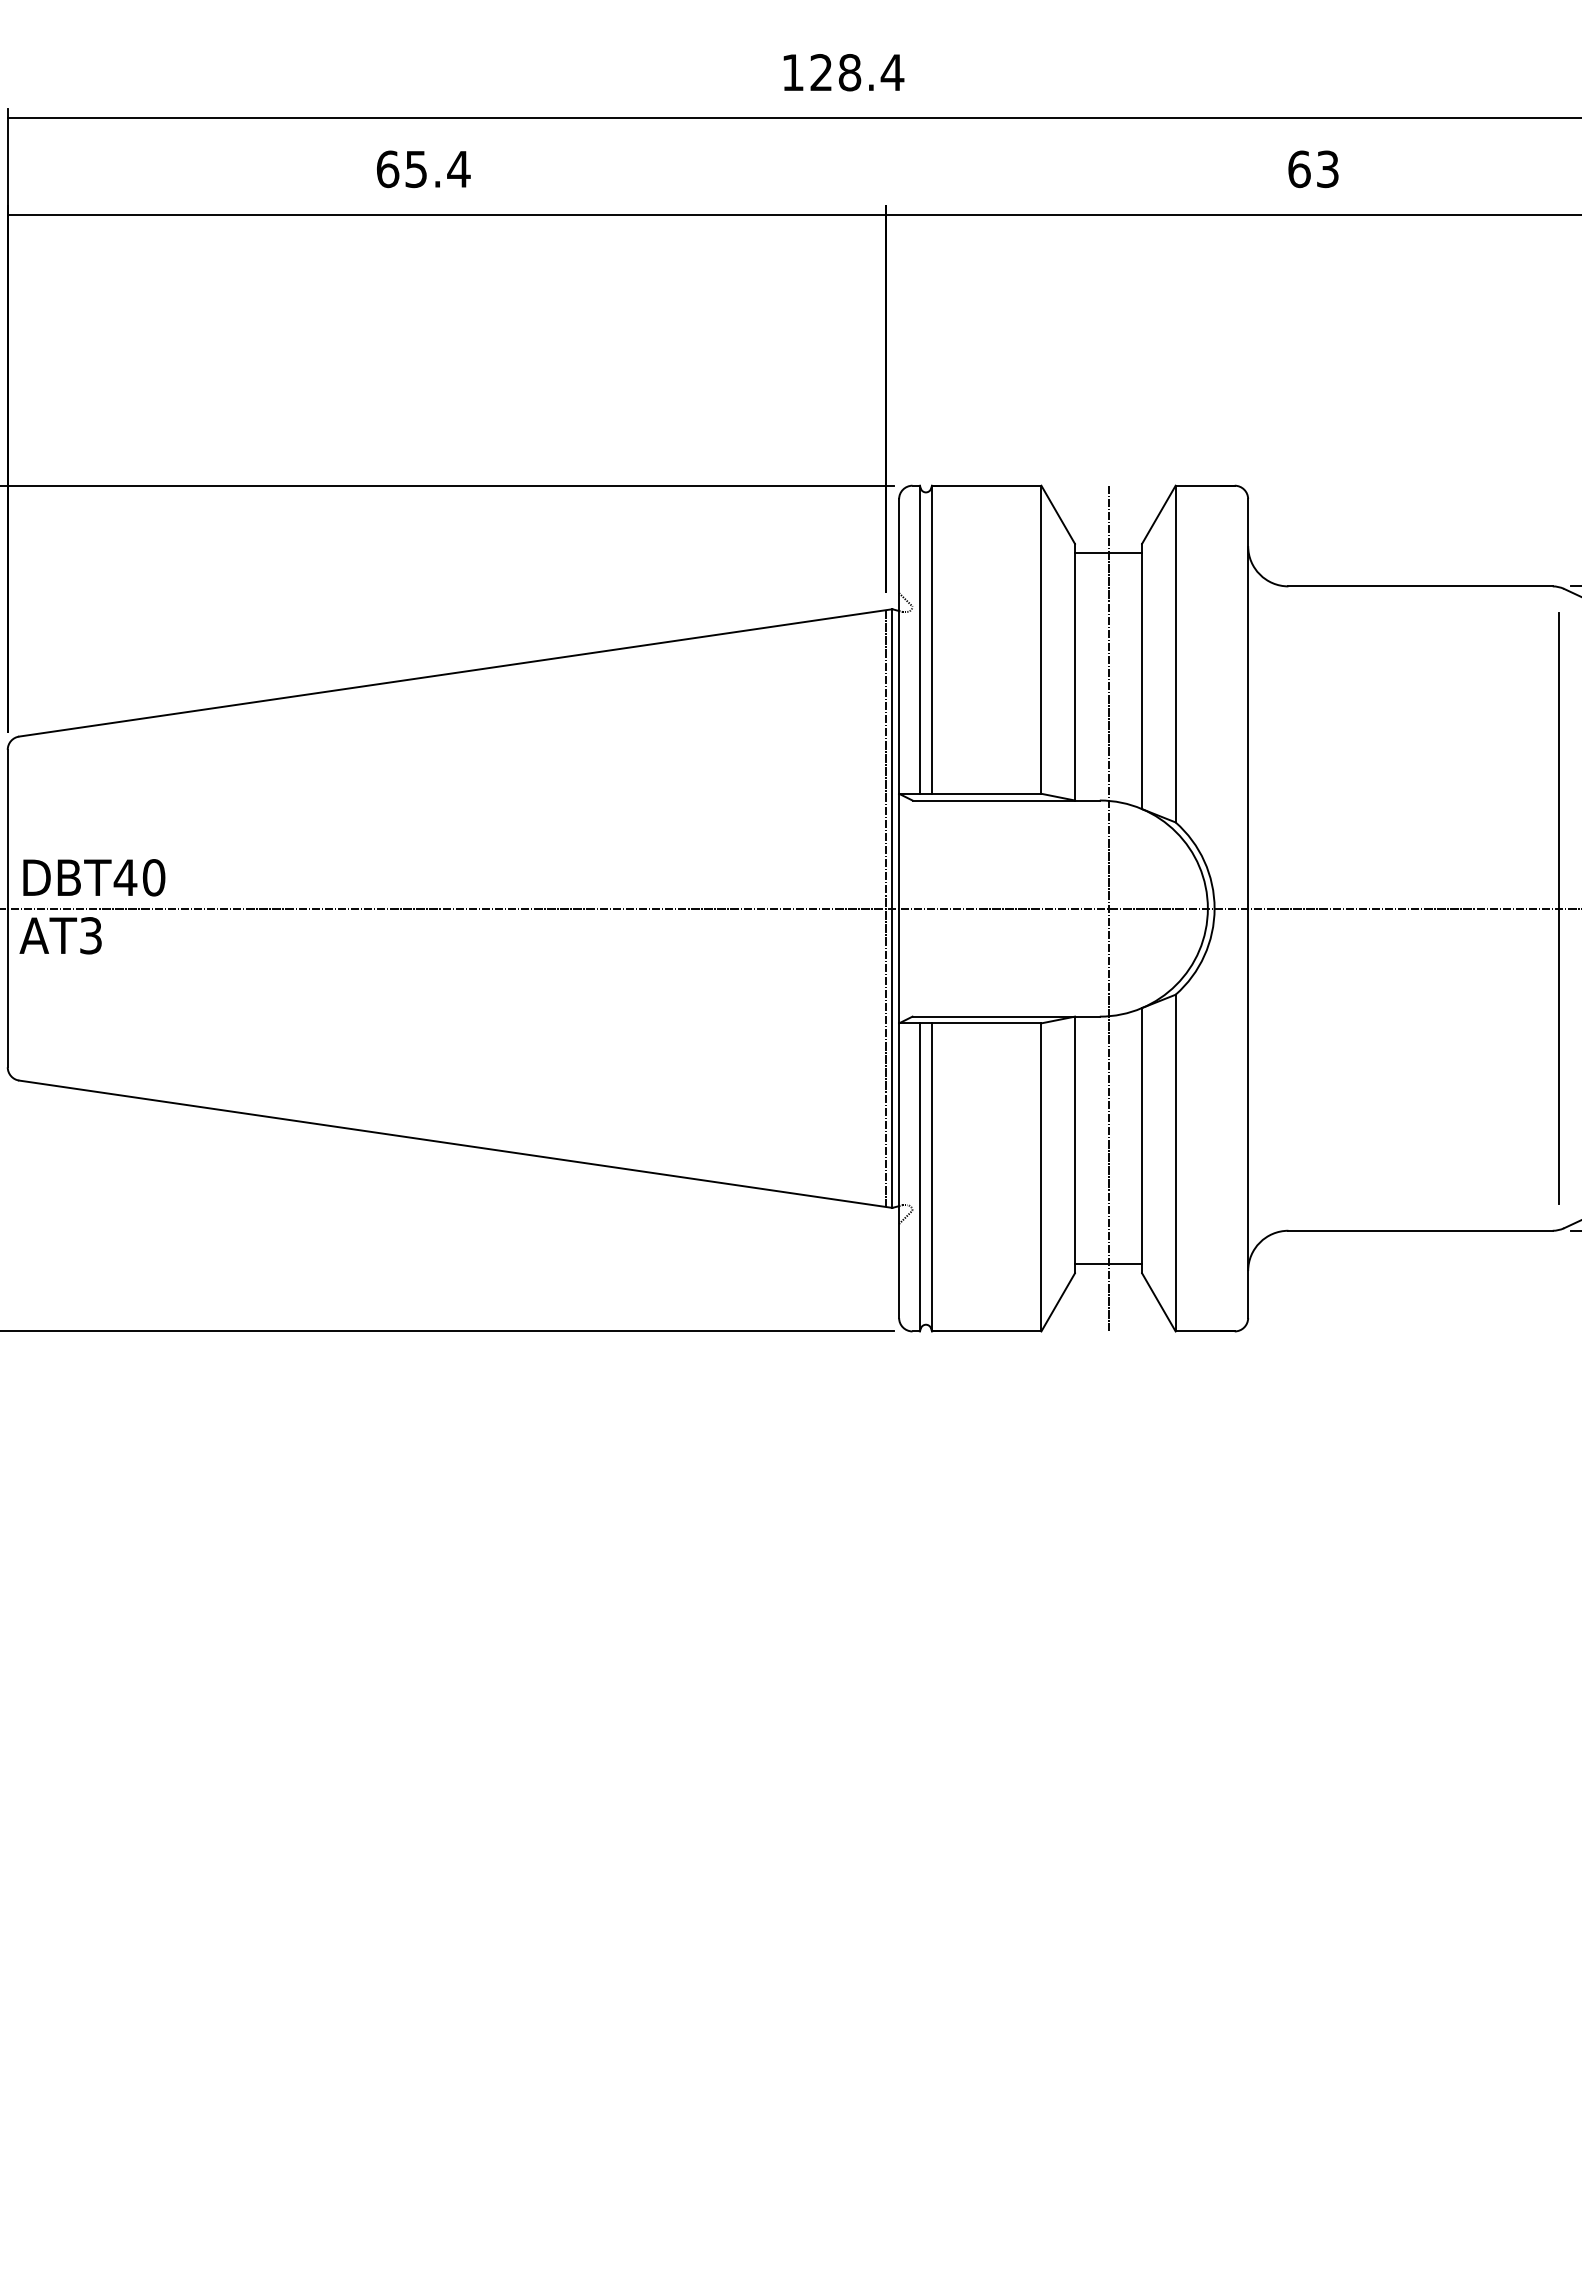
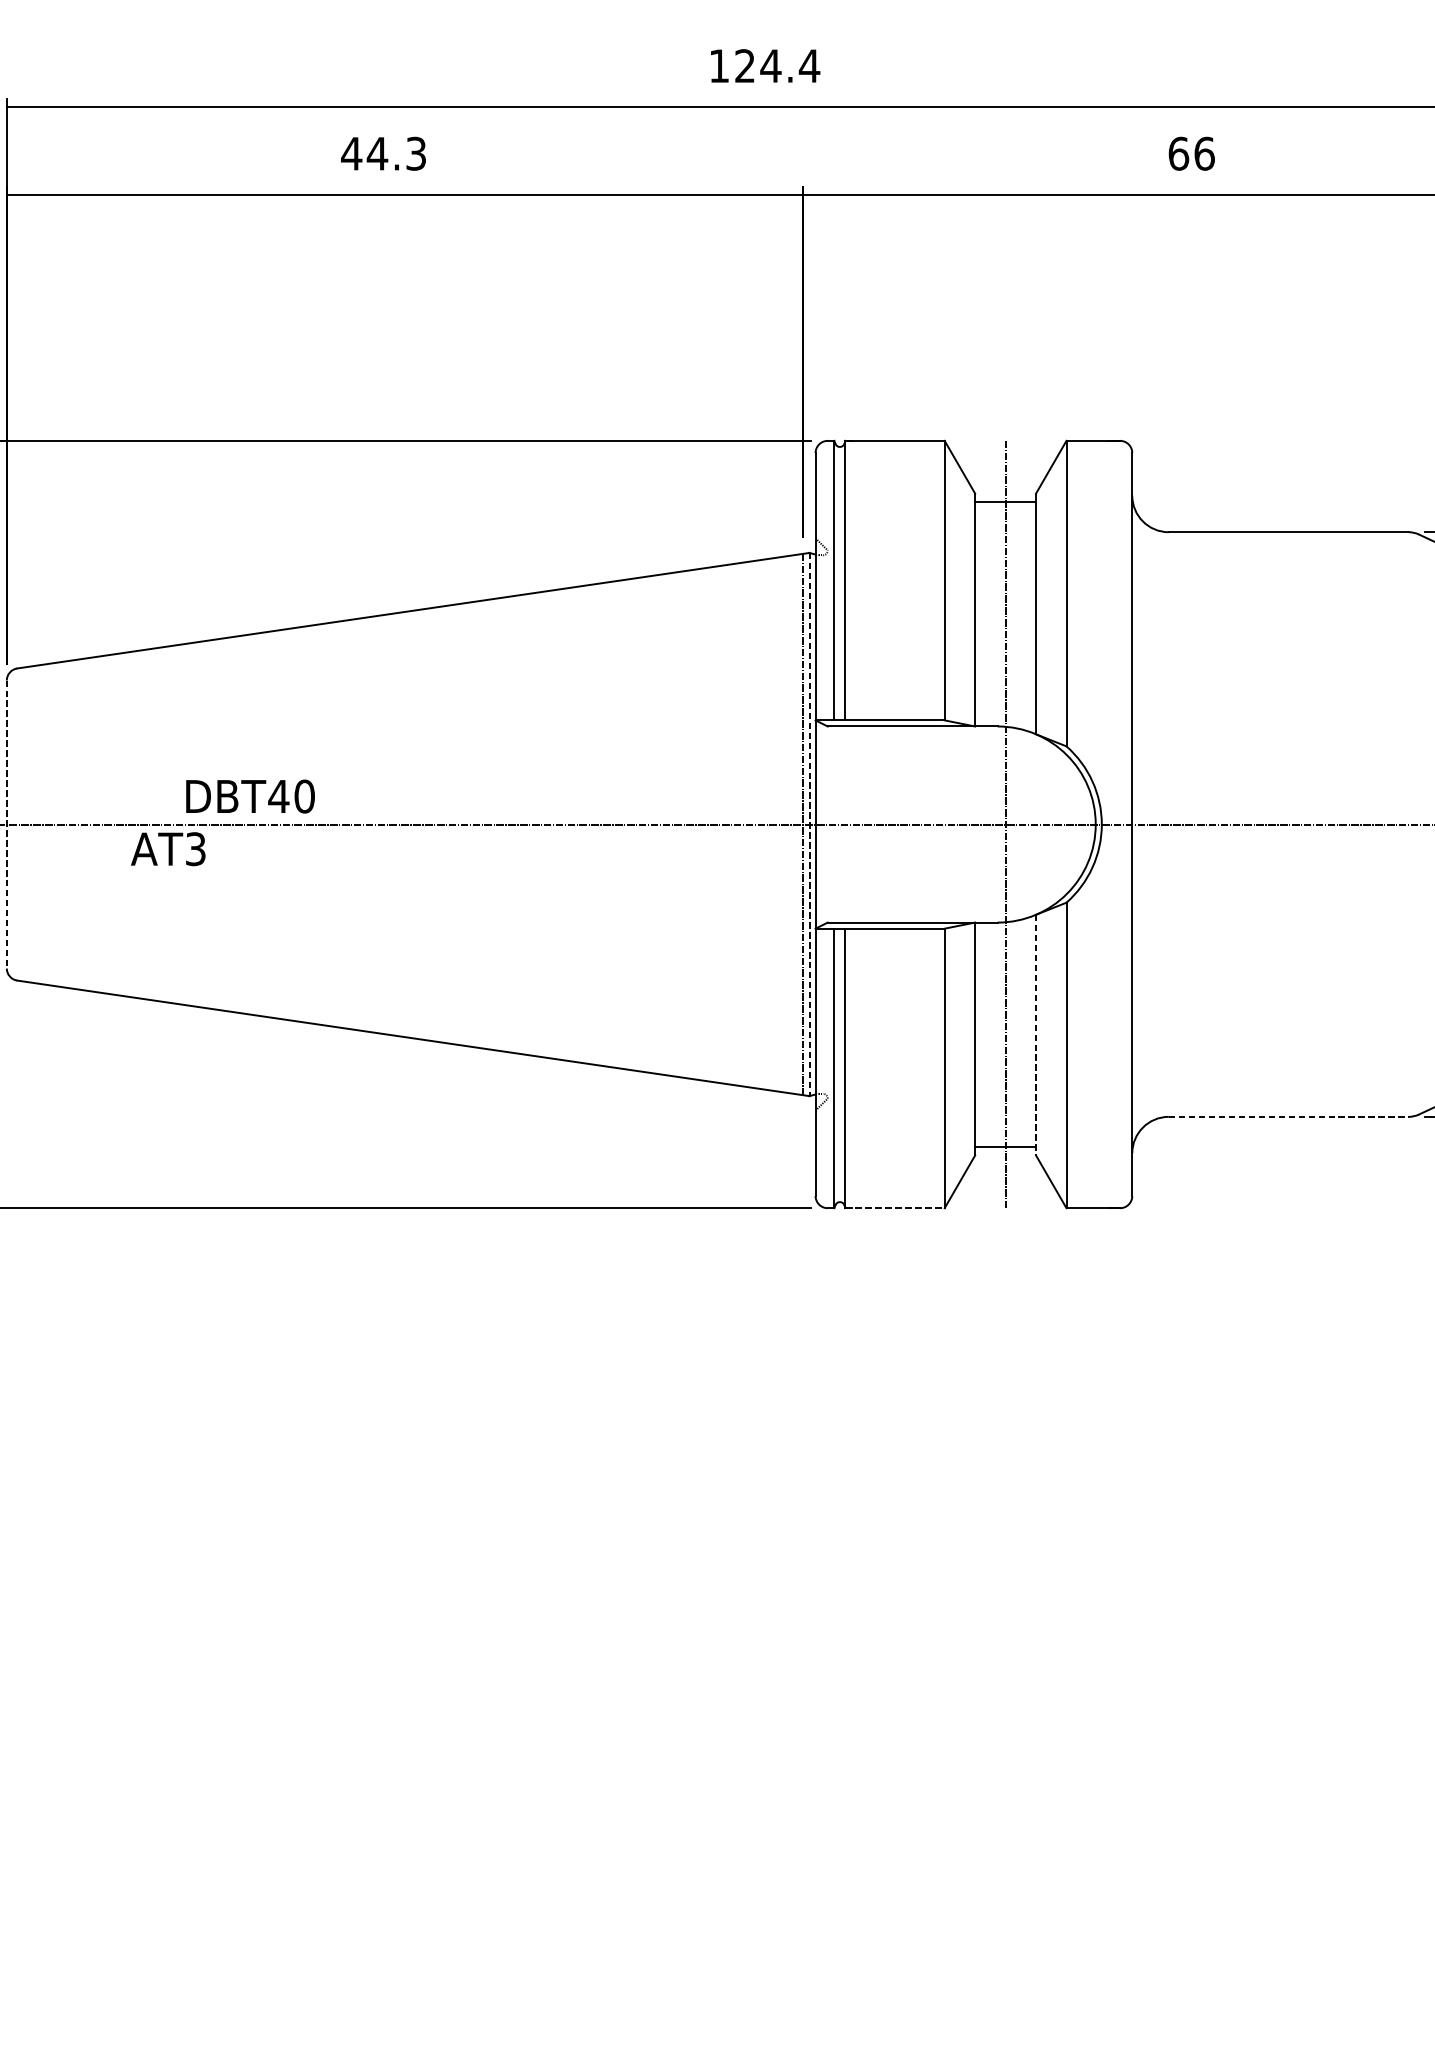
text: (849, 72) -> (770, 65), 128.4 -> 124.4
text: (423, 169) -> (384, 153), 65.4 -> 44.3
text: (1327, 169) -> (1204, 153), 63 -> 66
text: (94, 877) -> (250, 796), moved
line: (7, 908) -> (6, 824), solid -> dashed
line: (1558, 908) -> (1413, 824), removed
line: (892, 909) -> (809, 825), solid -> dashed
text: (60, 935) -> (168, 848), moved
line: (1142, 1140) -> (1036, 1034), solid -> dashed
line: (1421, 1230) -> (1289, 1116), solid -> dashed
line: (986, 1331) -> (894, 1208), solid -> dashed

